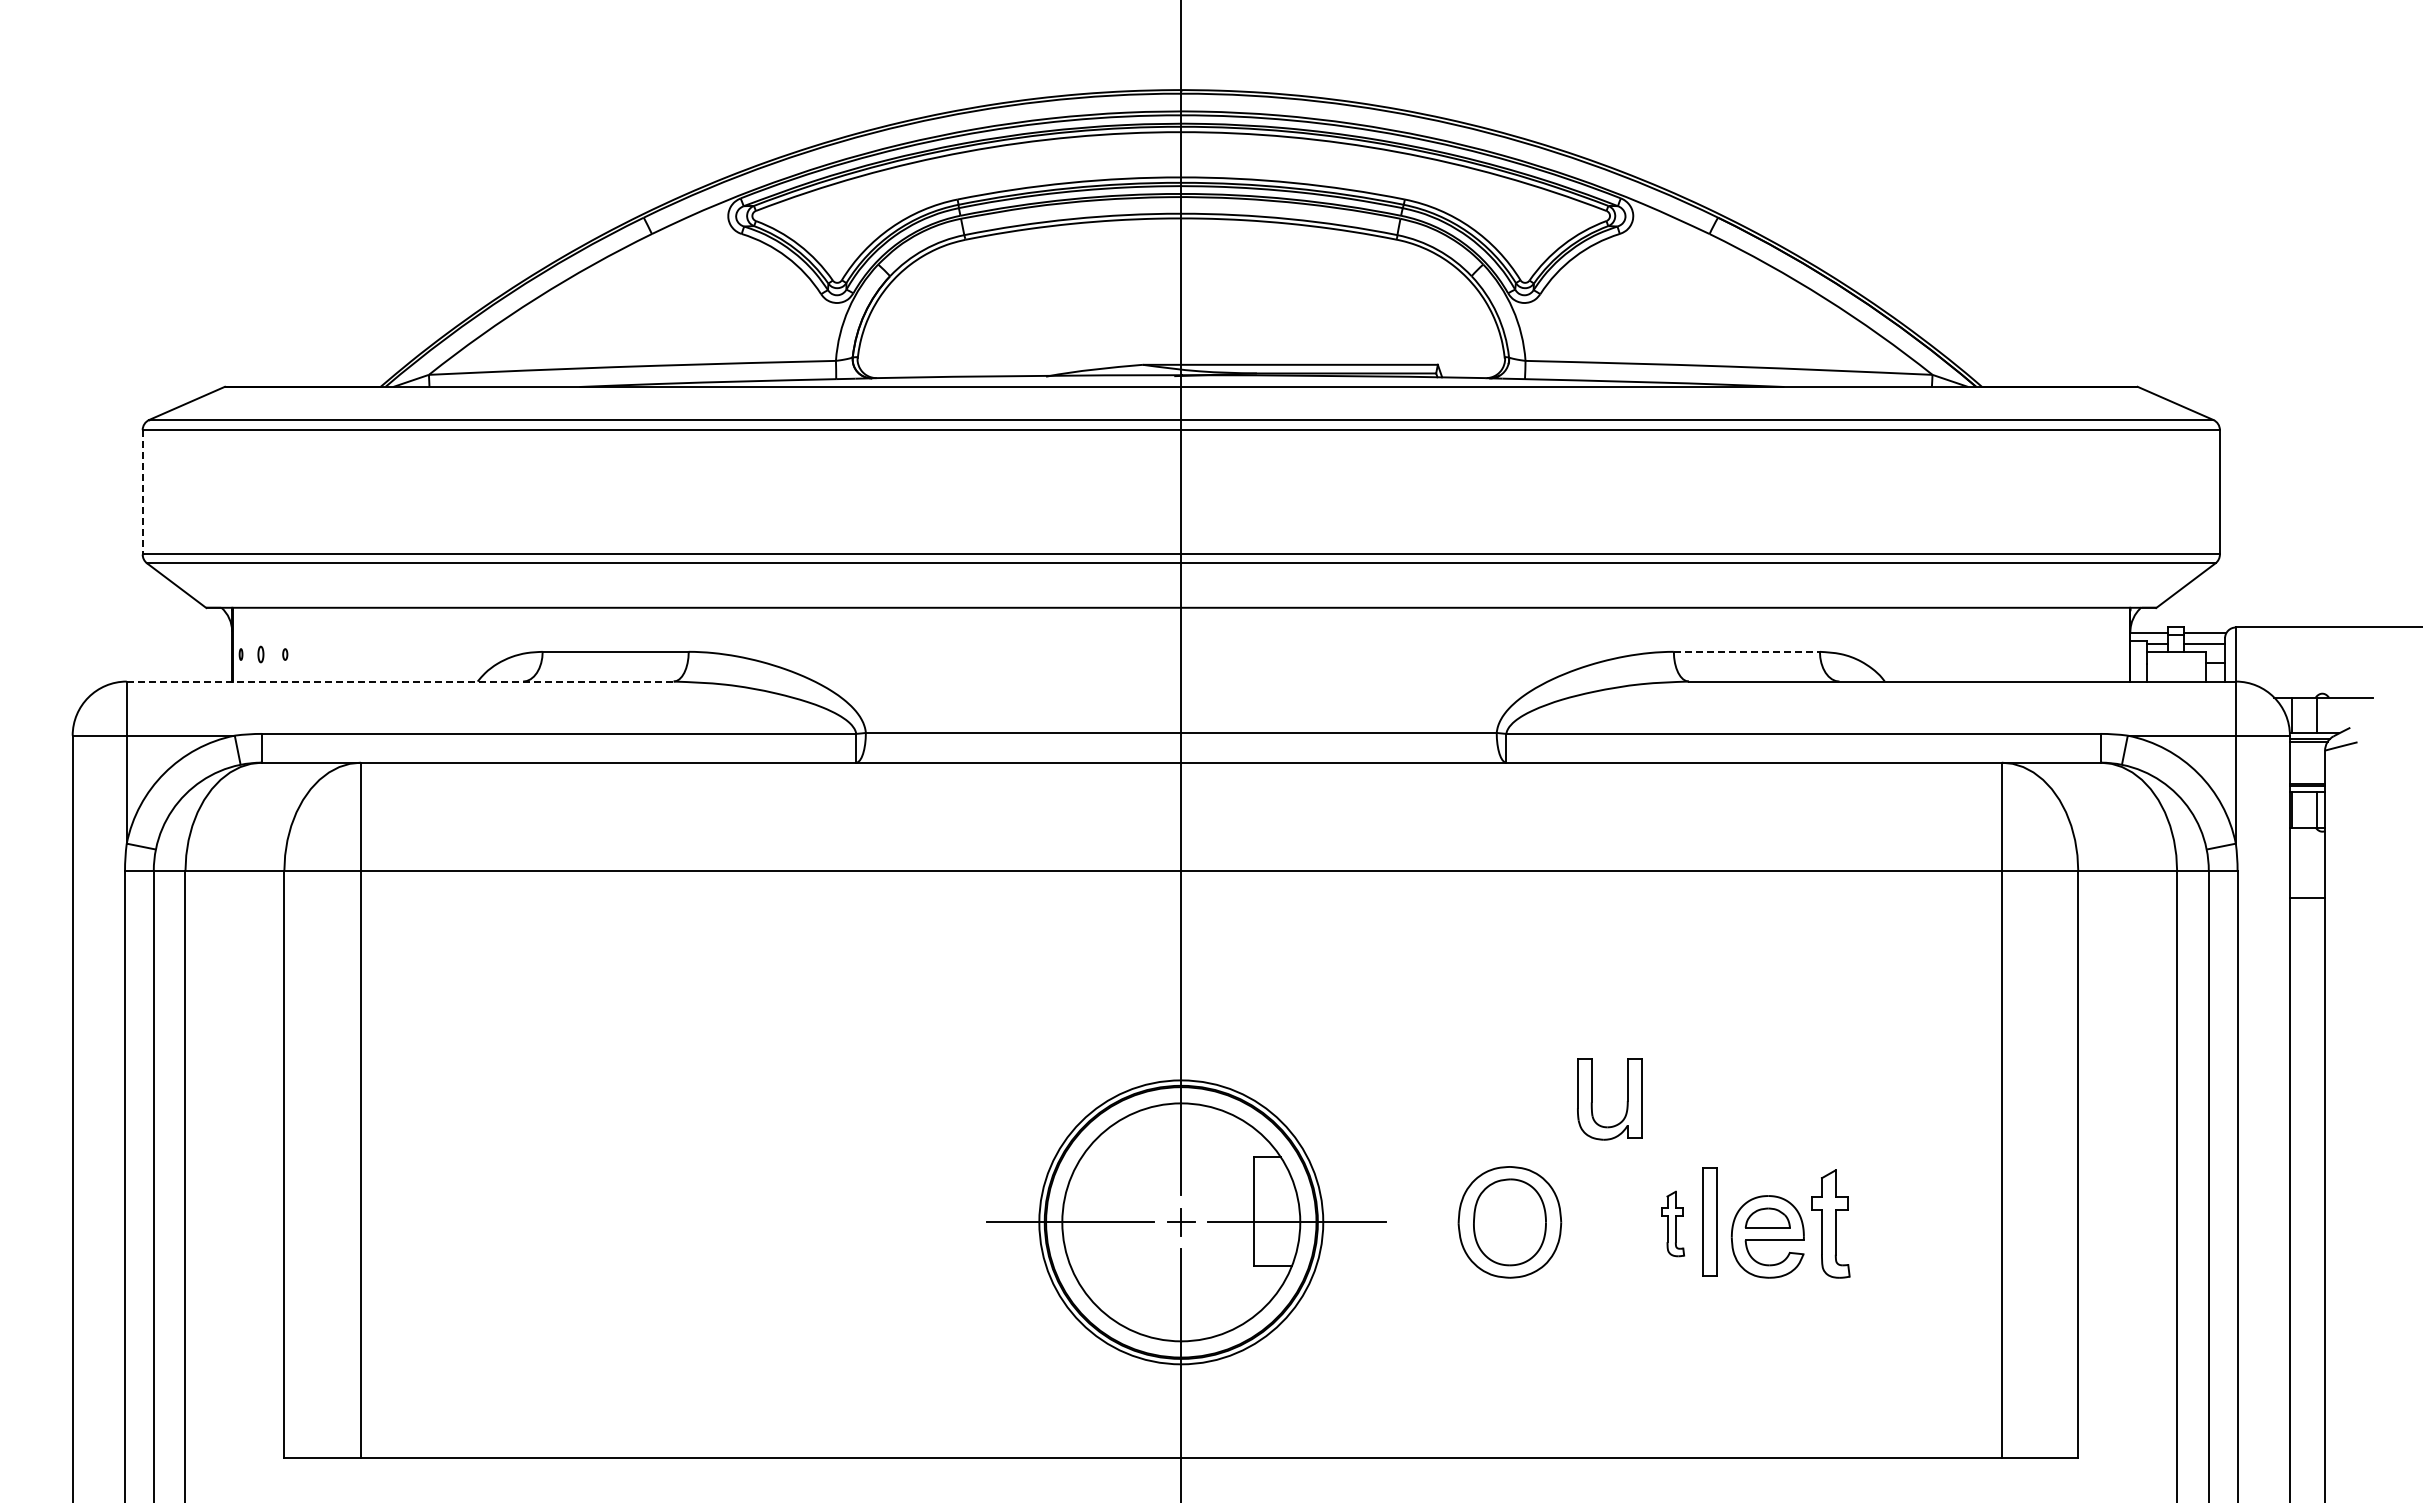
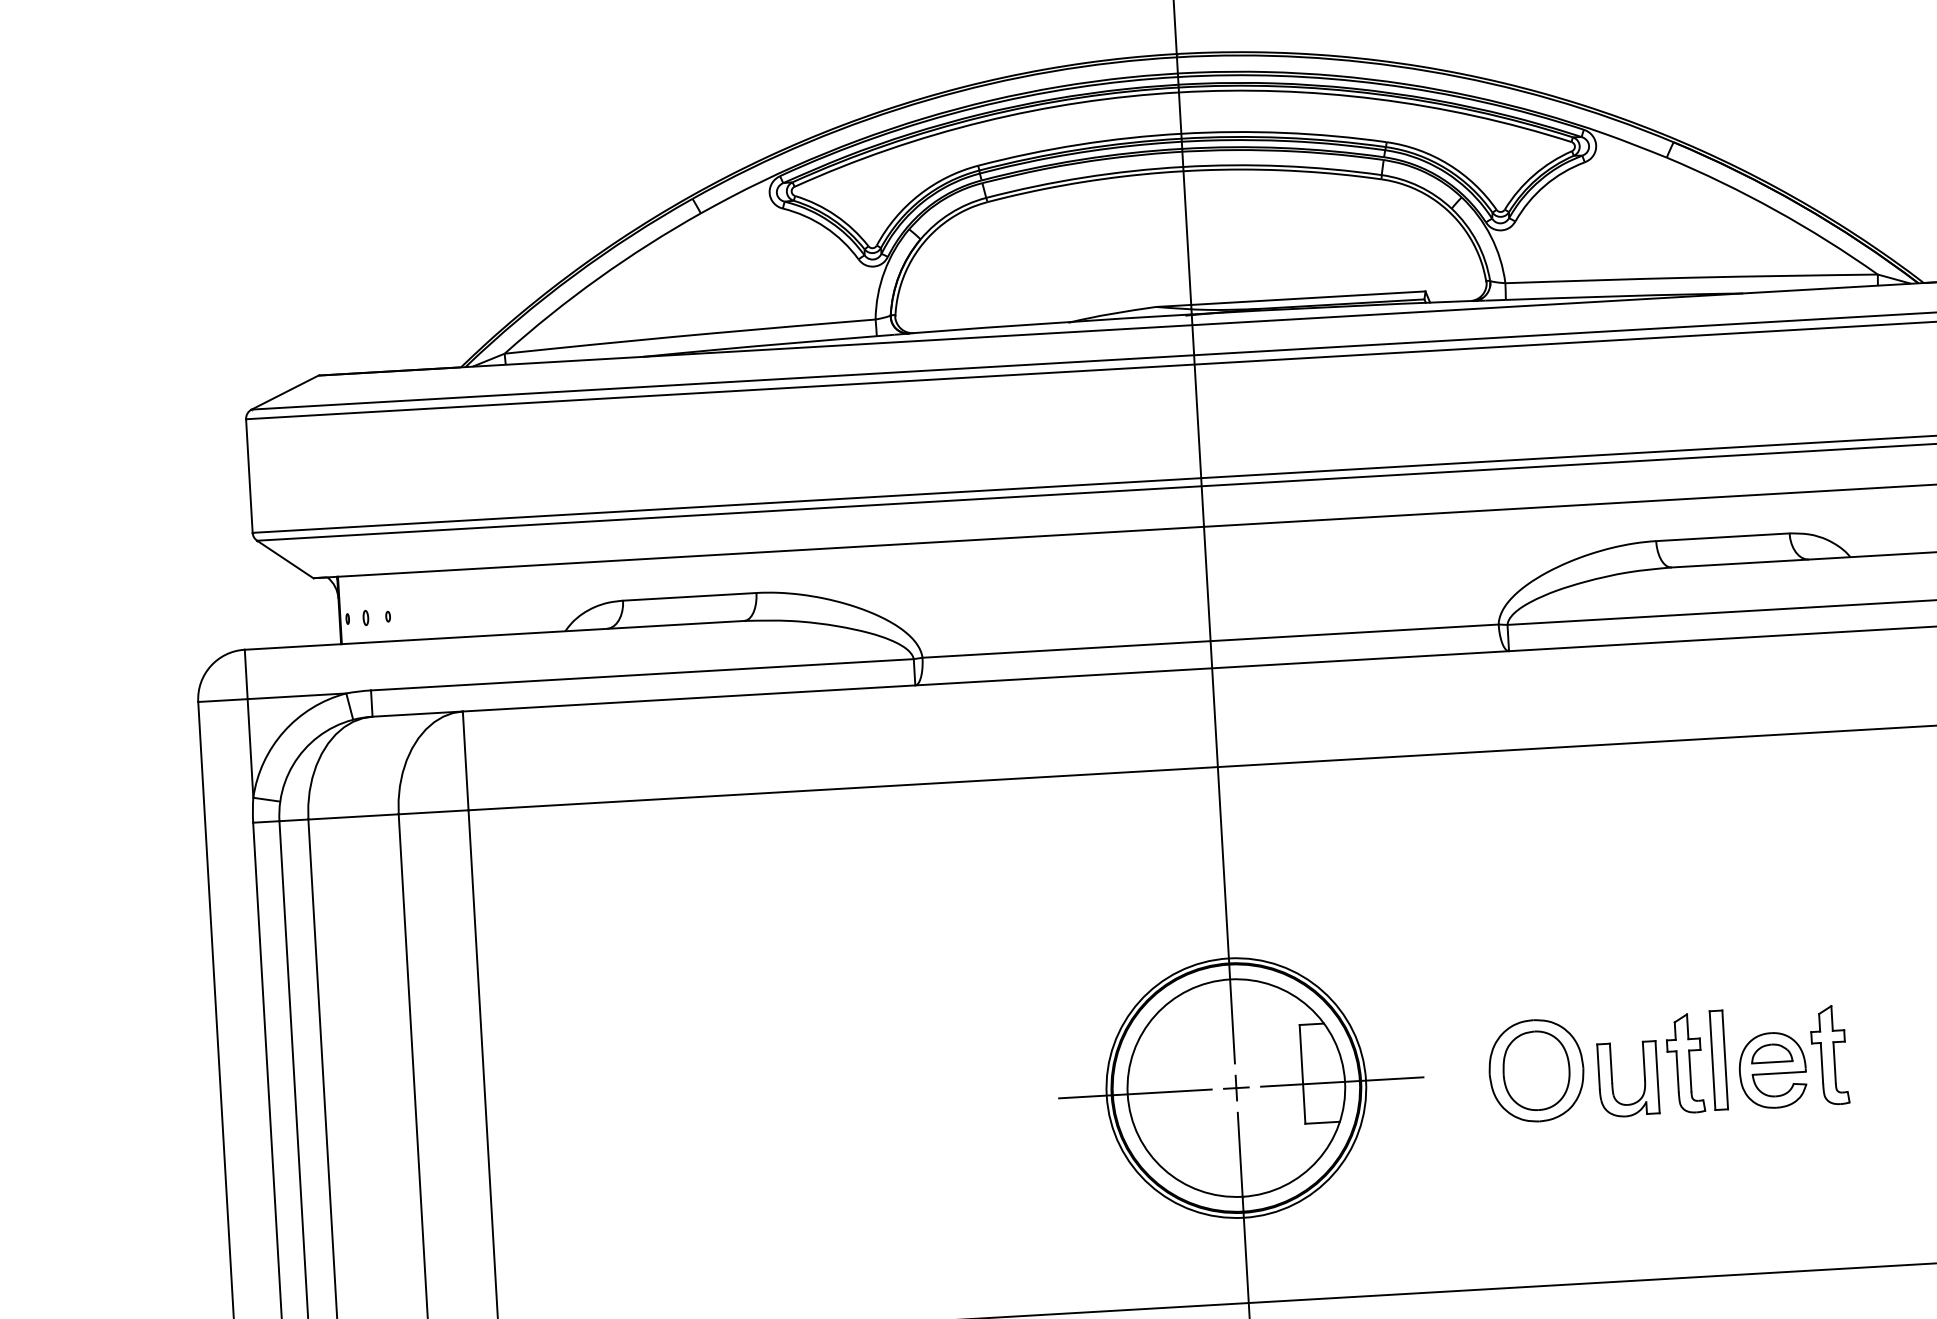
line: (142, 492) -> (249, 476), dashed -> solid
line: (1747, 651) -> (1723, 536), dashed -> solid
line: (400, 681) -> (494, 635), dashed -> solid
part: (1592, 1099) -> (1612, 1080), moved
part: (1672, 1223) -> (1685, 1063), size x1.67

